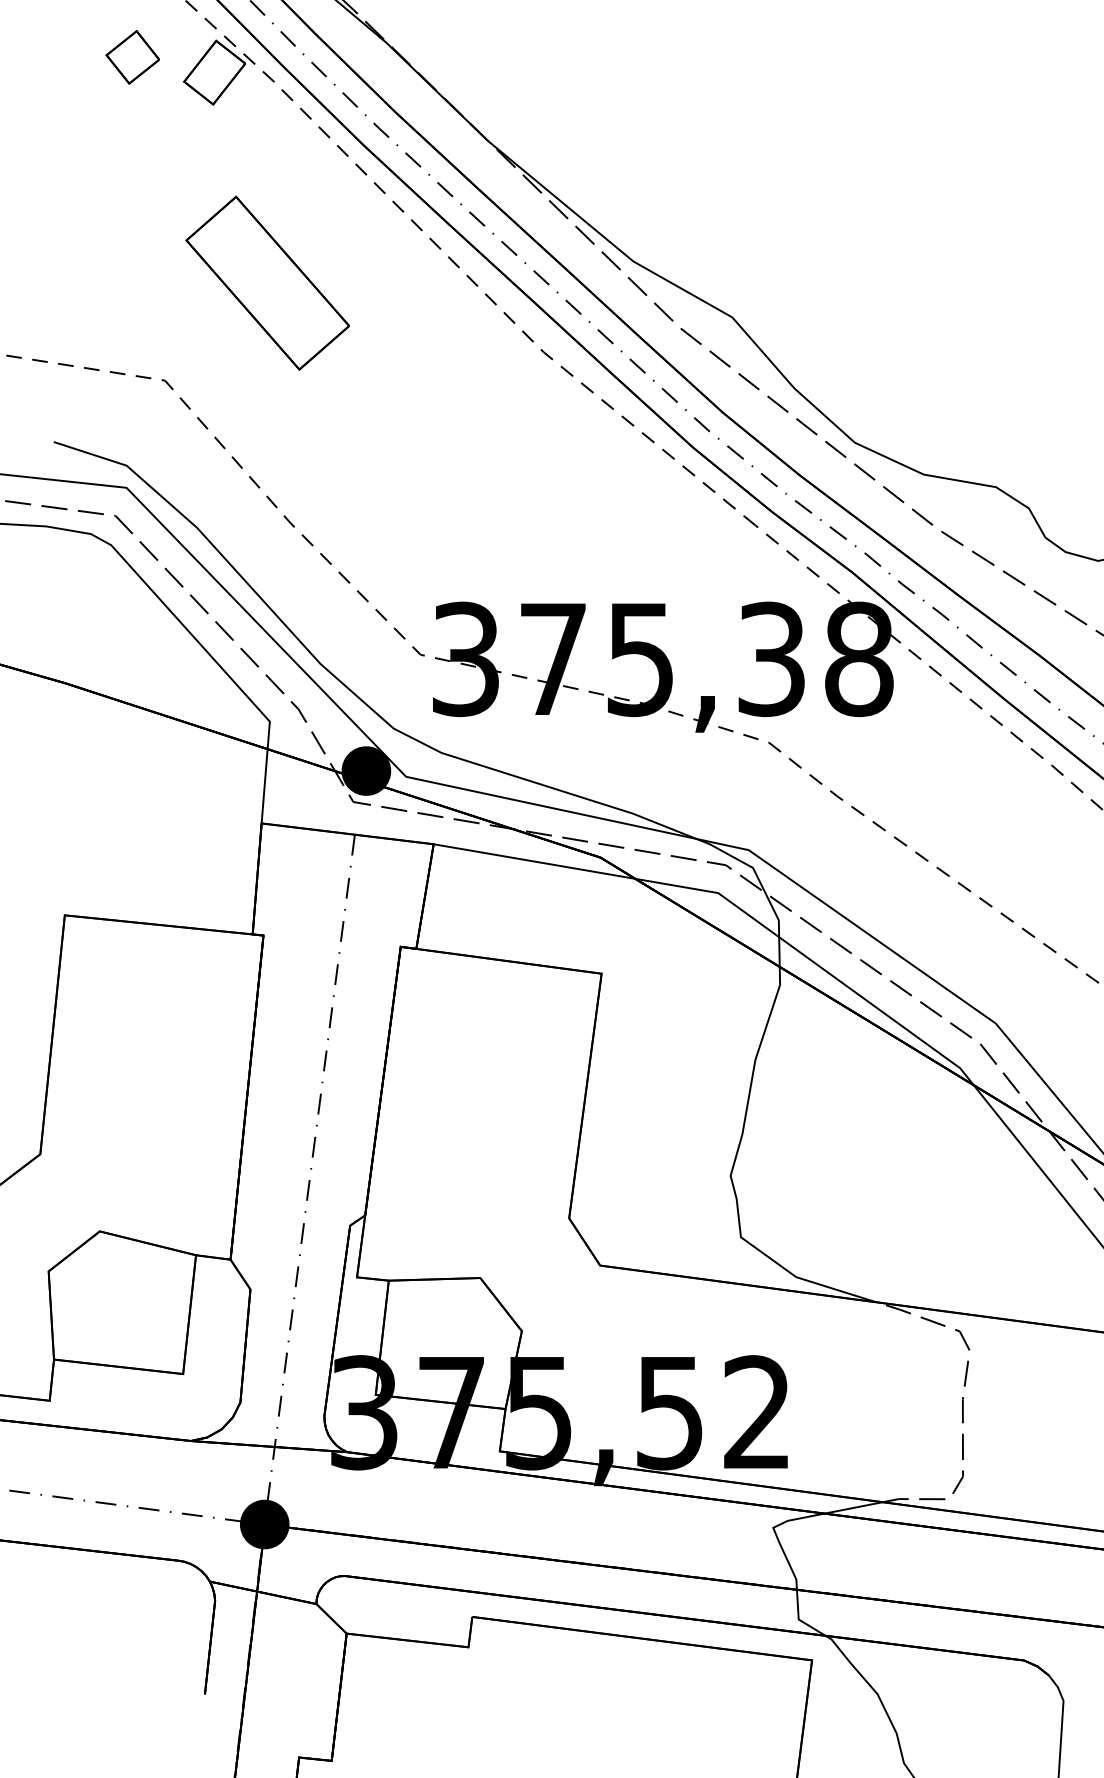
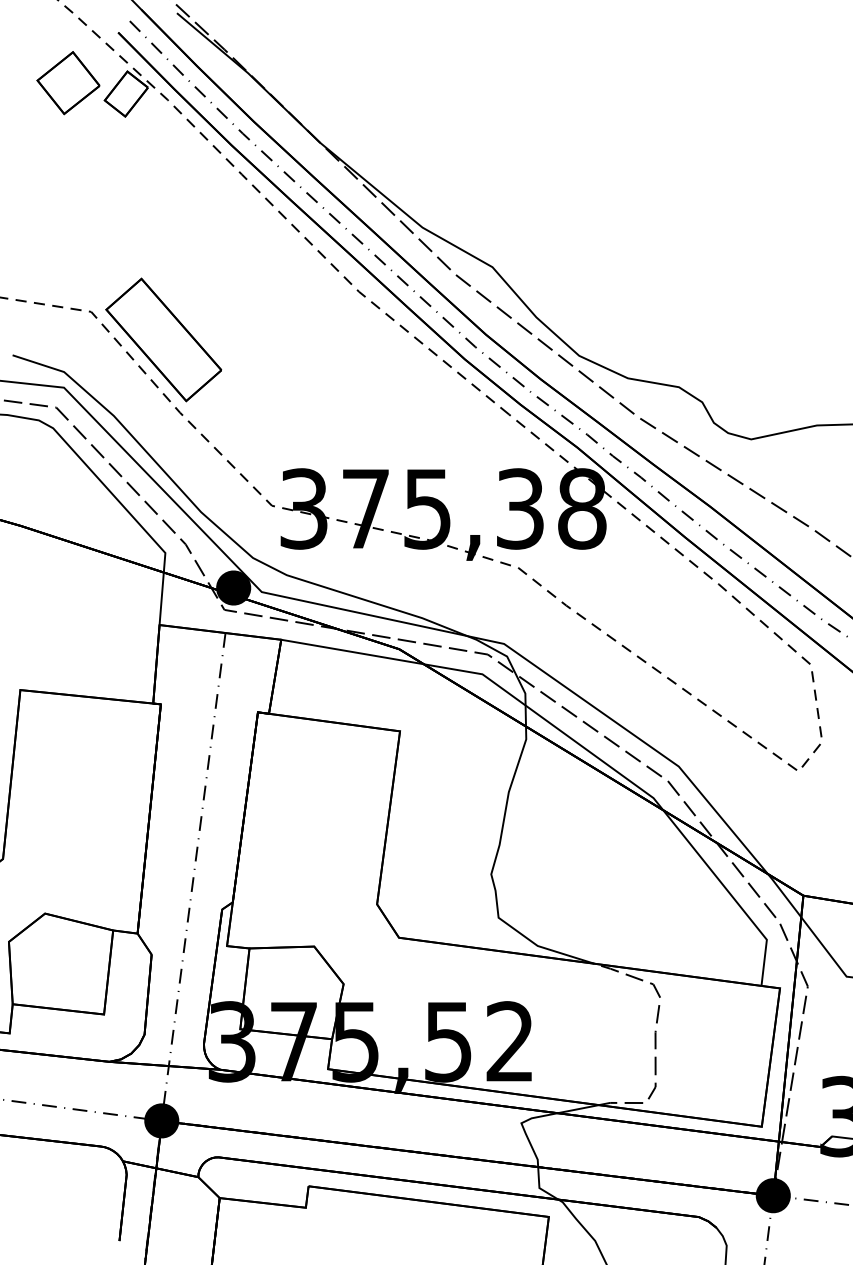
part: (132, 57) -> (68, 83), size x1.67
part: (267, 282) -> (163, 339), moved

